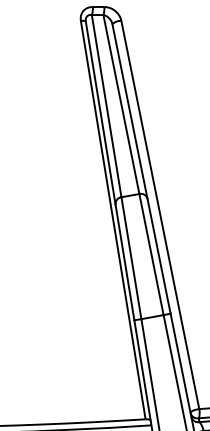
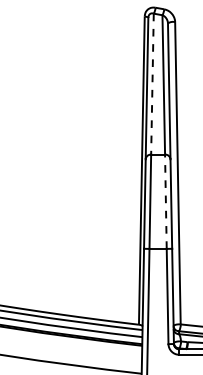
line: (106, 106) -> (152, 84), solid -> dashed
line: (150, 254) -> (165, 201), solid -> dashed

